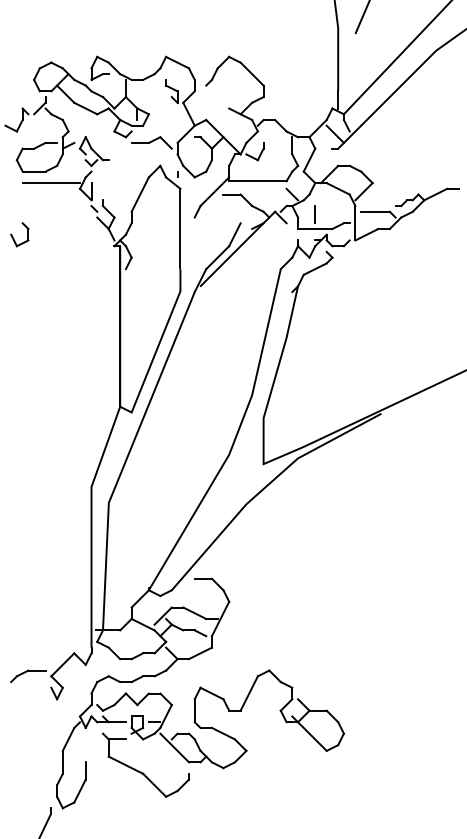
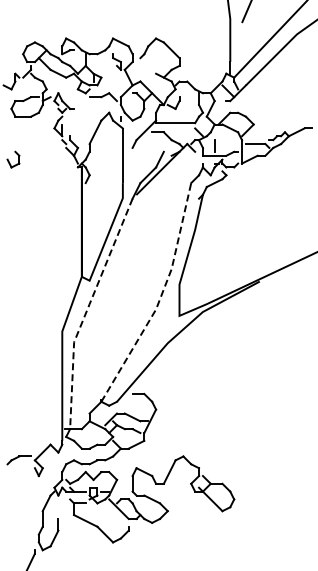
line: (50, 183) -> (34, 124), removed
line: (235, 437) -> (160, 297), solid -> dashed
line: (127, 457) -> (86, 311), solid -> dashed

